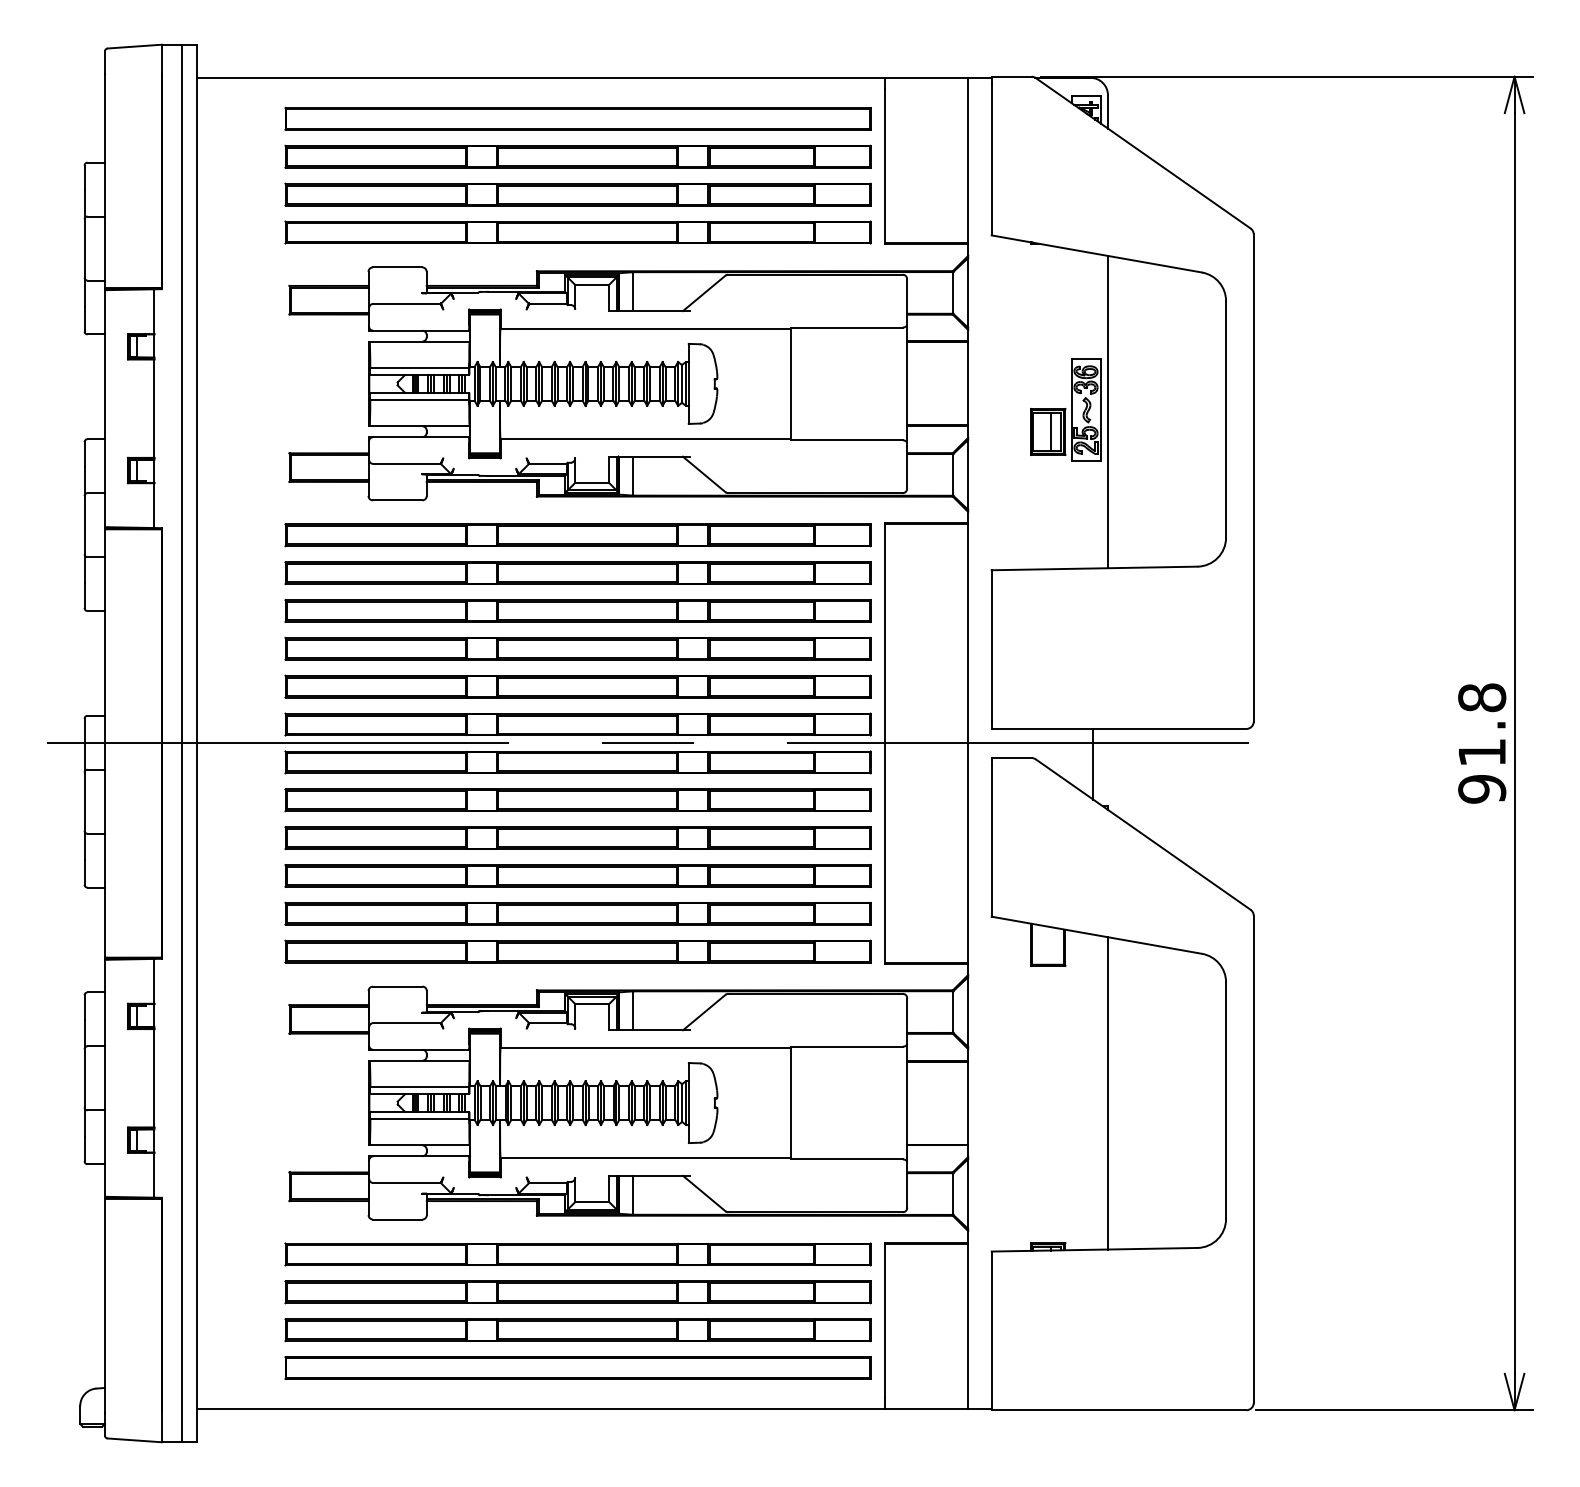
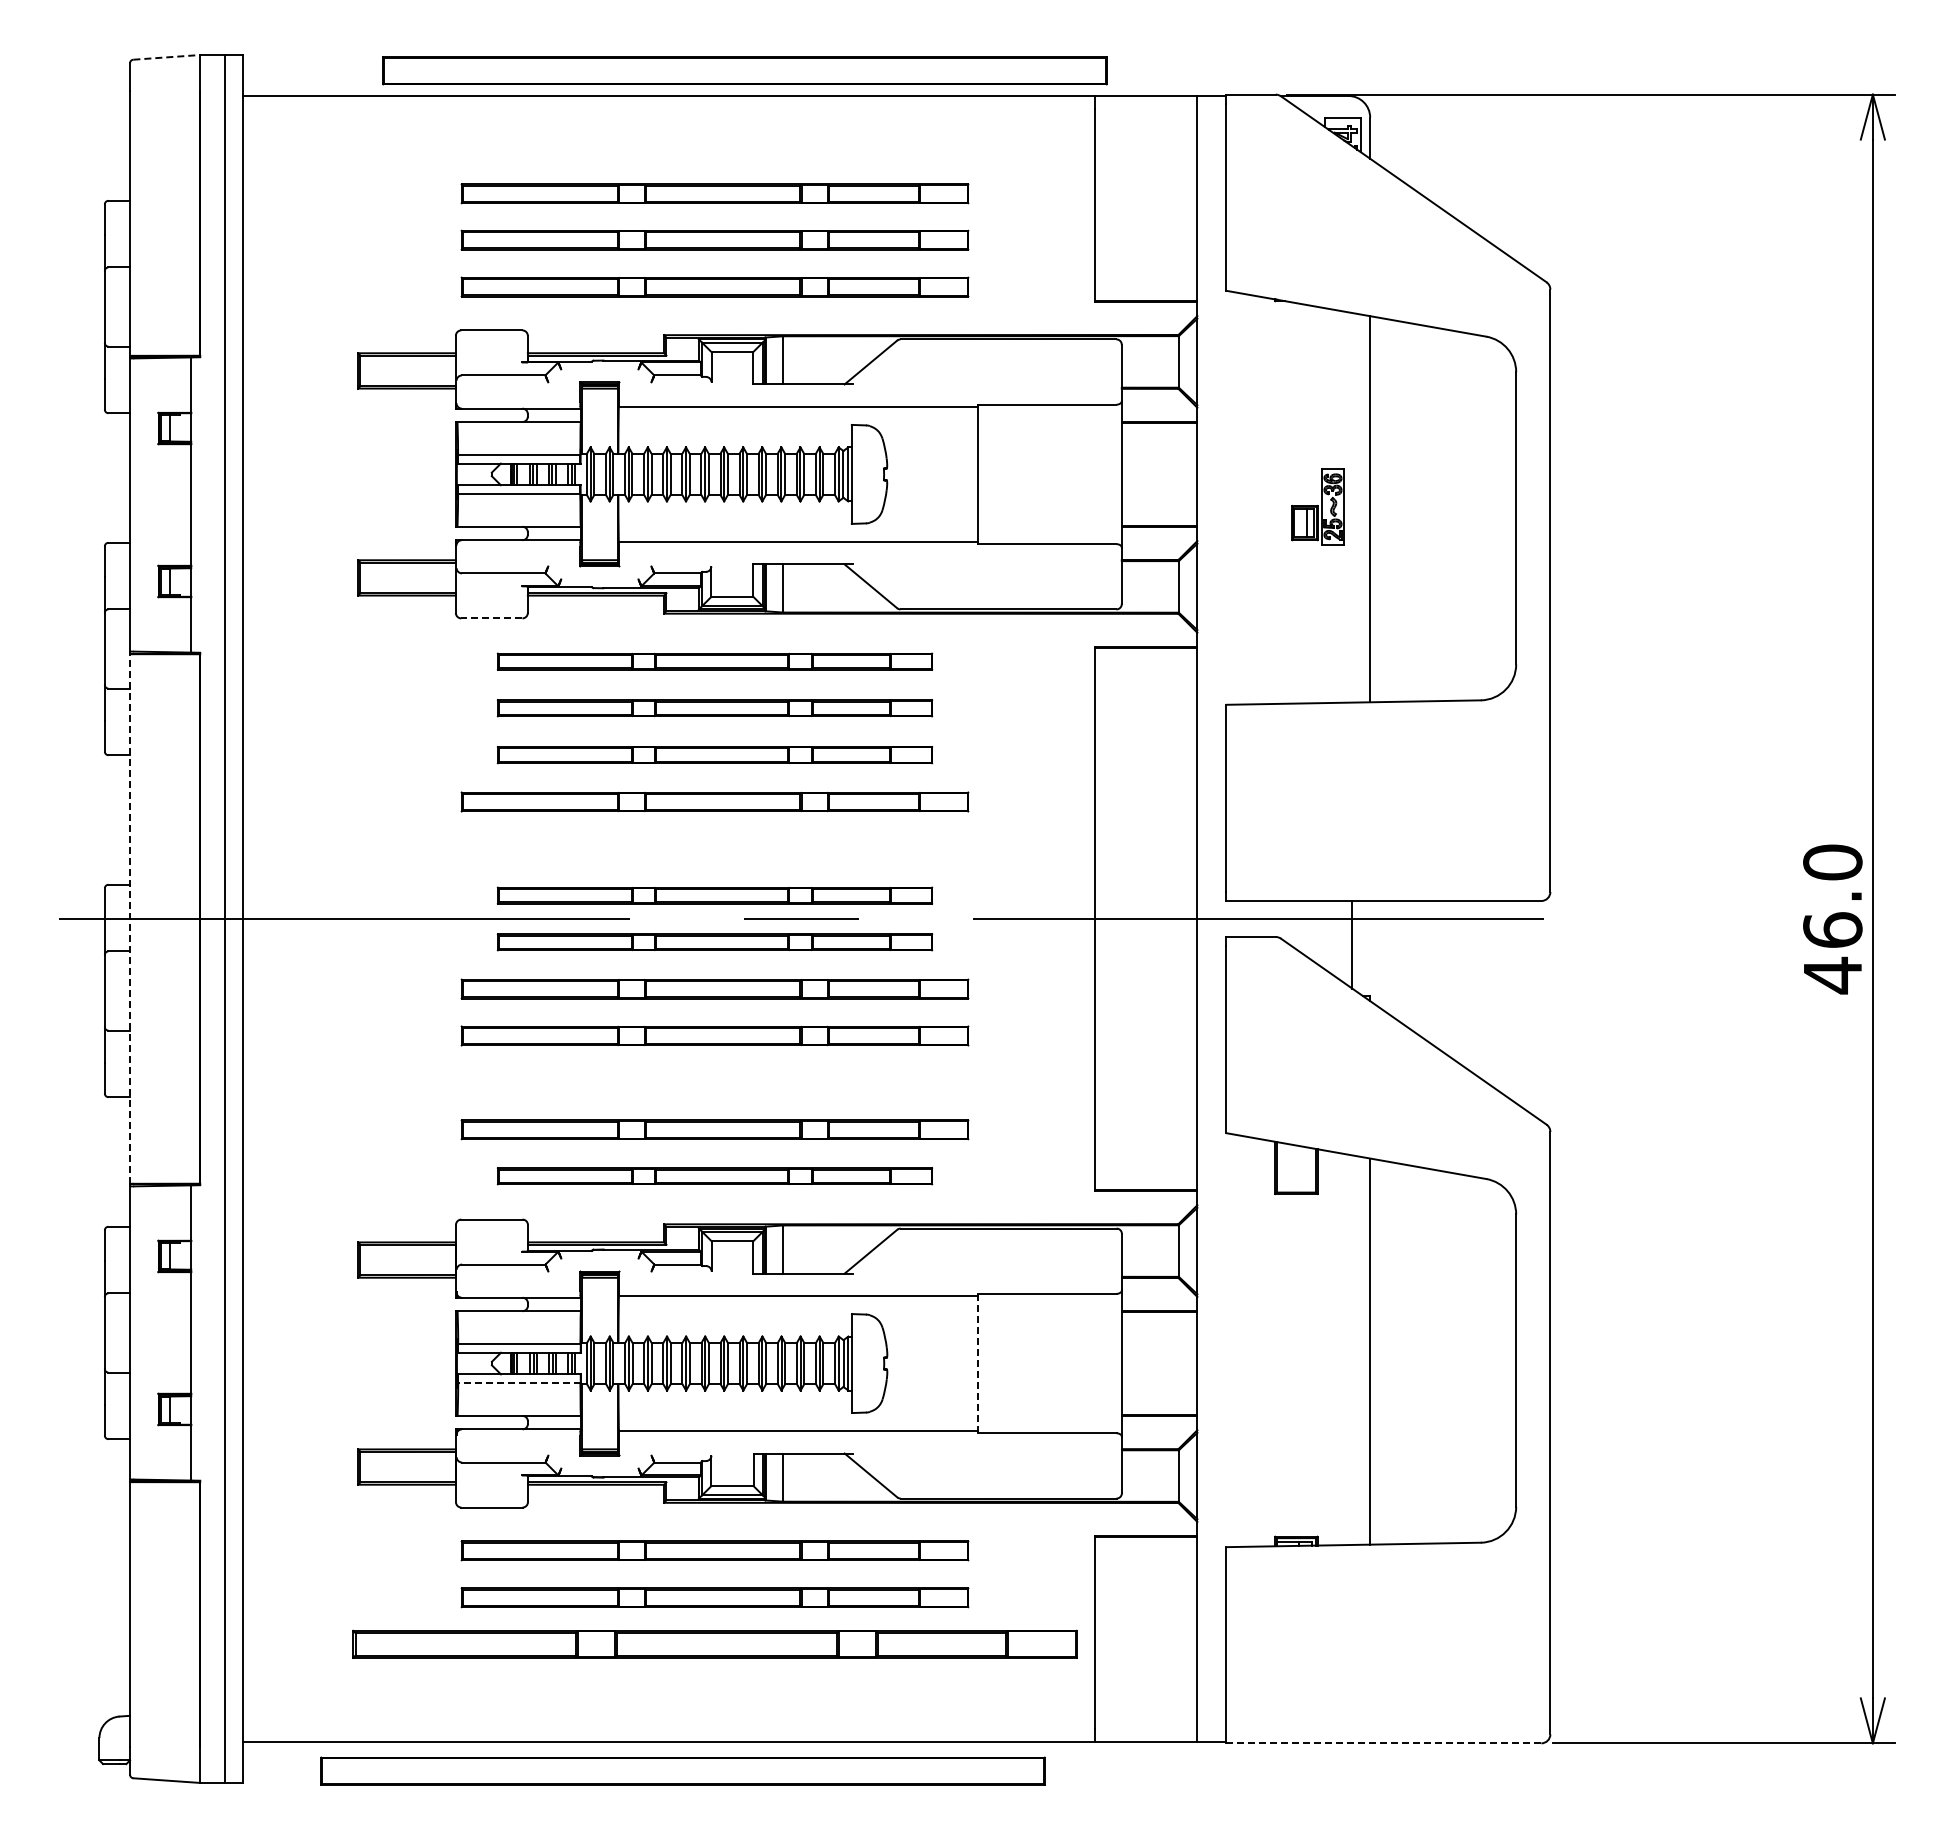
line: (134, 46) -> (166, 57), solid -> dashed
part: (577, 118) -> (744, 70), moved
part: (577, 156) -> (714, 193), size x0.7
part: (577, 193) -> (714, 239), size x0.7
part: (577, 231) -> (714, 286), size x0.7
part: (1065, 409) -> (1317, 506), size x0.6
line: (397, 500) -> (491, 618), solid -> dashed
part: (577, 535) -> (714, 661), size x0.6
part: (577, 572) -> (714, 707), size x0.6
part: (577, 610) -> (714, 754), size x0.6
part: (577, 648) -> (714, 801), size x0.7
part: (577, 686) -> (714, 848), removed
part: (577, 724) -> (714, 895), size x0.6
line: (105, 743) -> (130, 919), solid -> dashed
text: (1481, 743) -> (1832, 919), 91.8 -> 46.0
part: (577, 761) -> (714, 941), size x0.6
part: (577, 799) -> (714, 988), size x0.7
part: (577, 837) -> (714, 1035), size x0.7
part: (577, 875) -> (714, 1082), removed
part: (577, 913) -> (714, 1129), size x0.7
part: (577, 950) -> (714, 1175), size x0.6
line: (790, 1103) -> (977, 1363), solid -> dashed
line: (419, 1119) -> (518, 1383), solid -> dashed
part: (577, 1254) -> (714, 1550), size x0.7
part: (577, 1292) -> (714, 1597), size x0.7
part: (577, 1367) -> (682, 1770), moved
line: (1118, 1410) -> (1383, 1743), solid -> dashed

